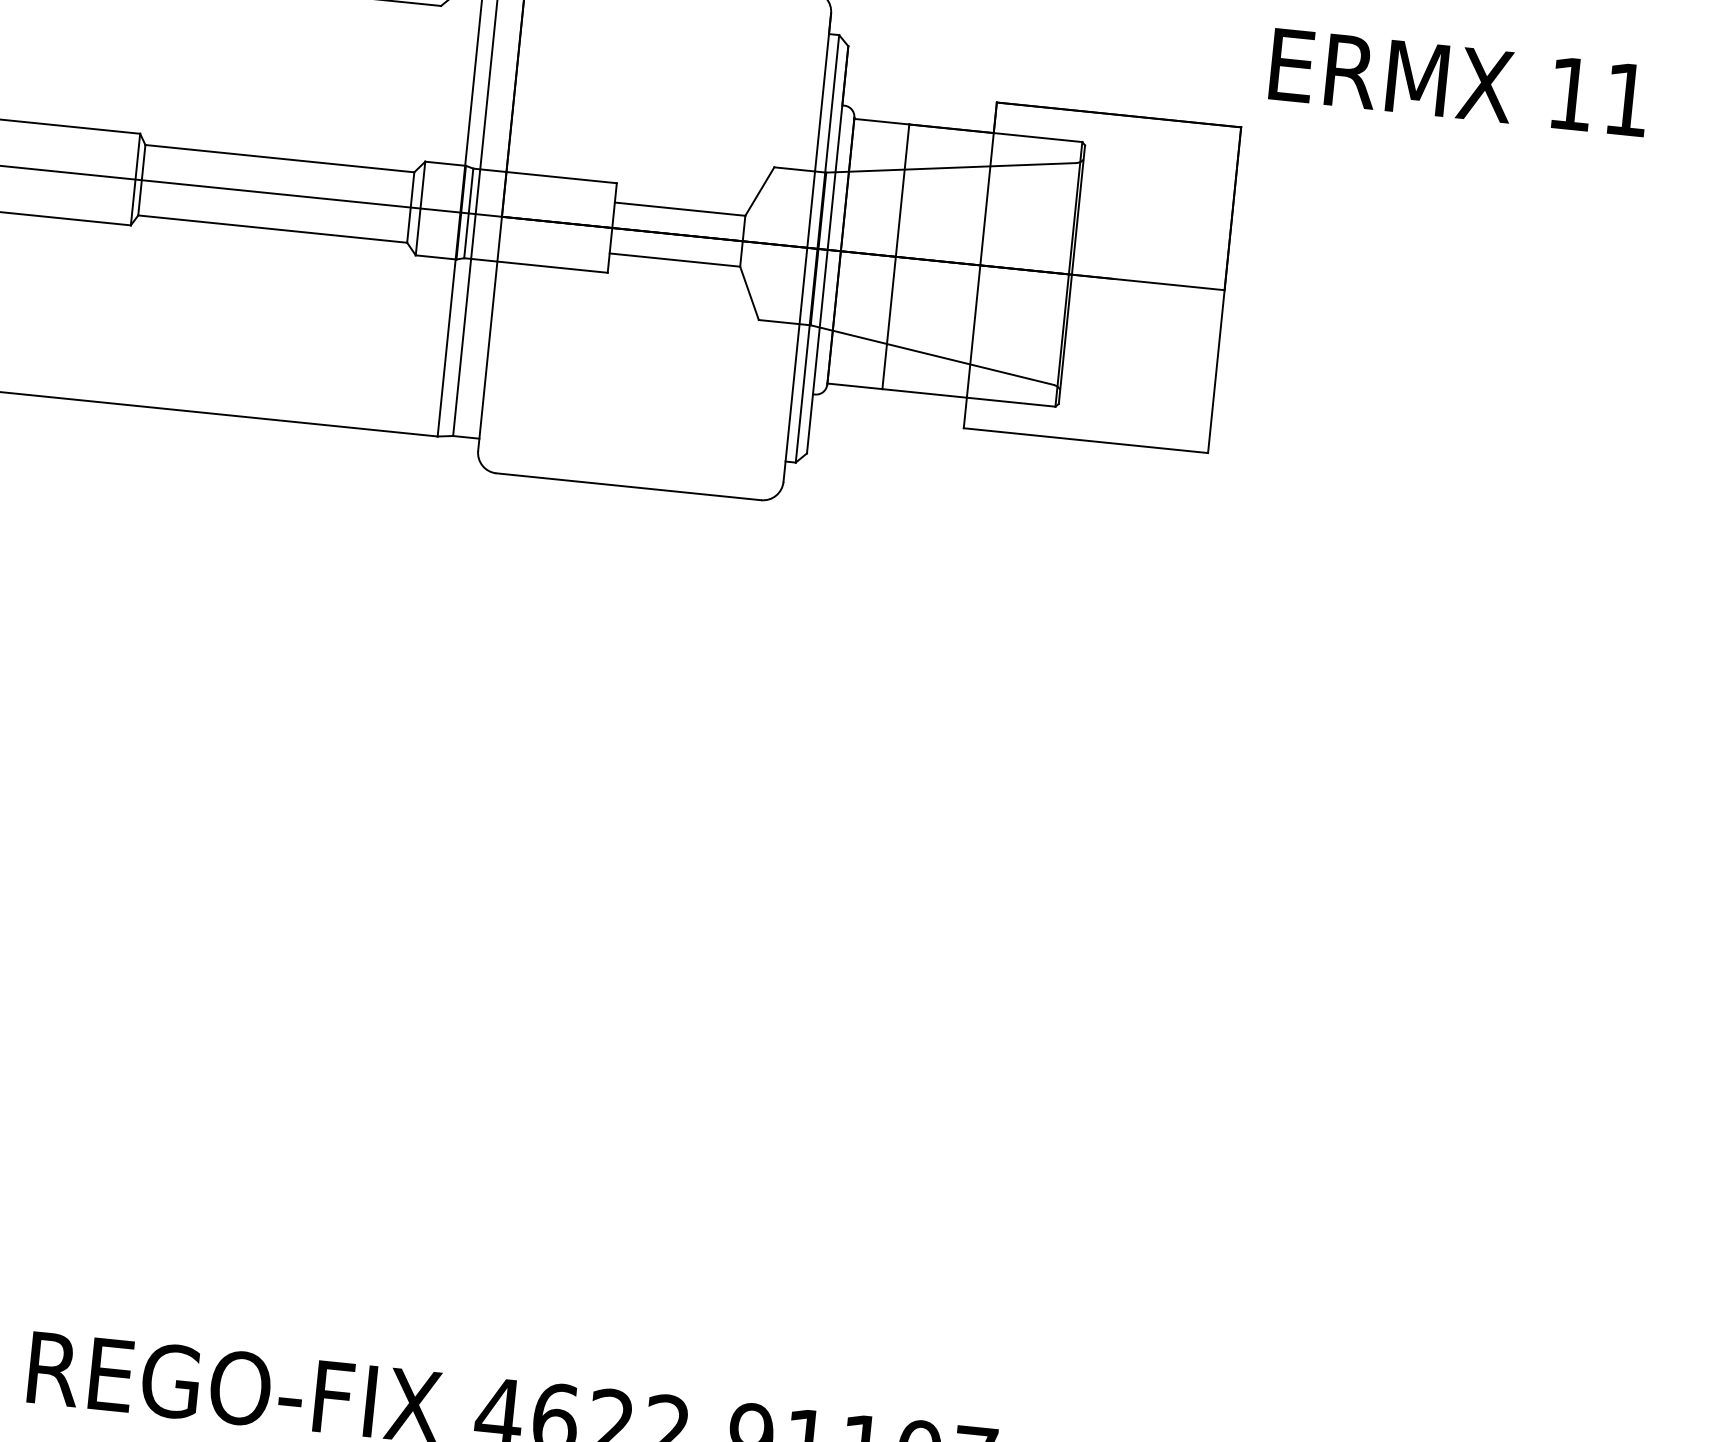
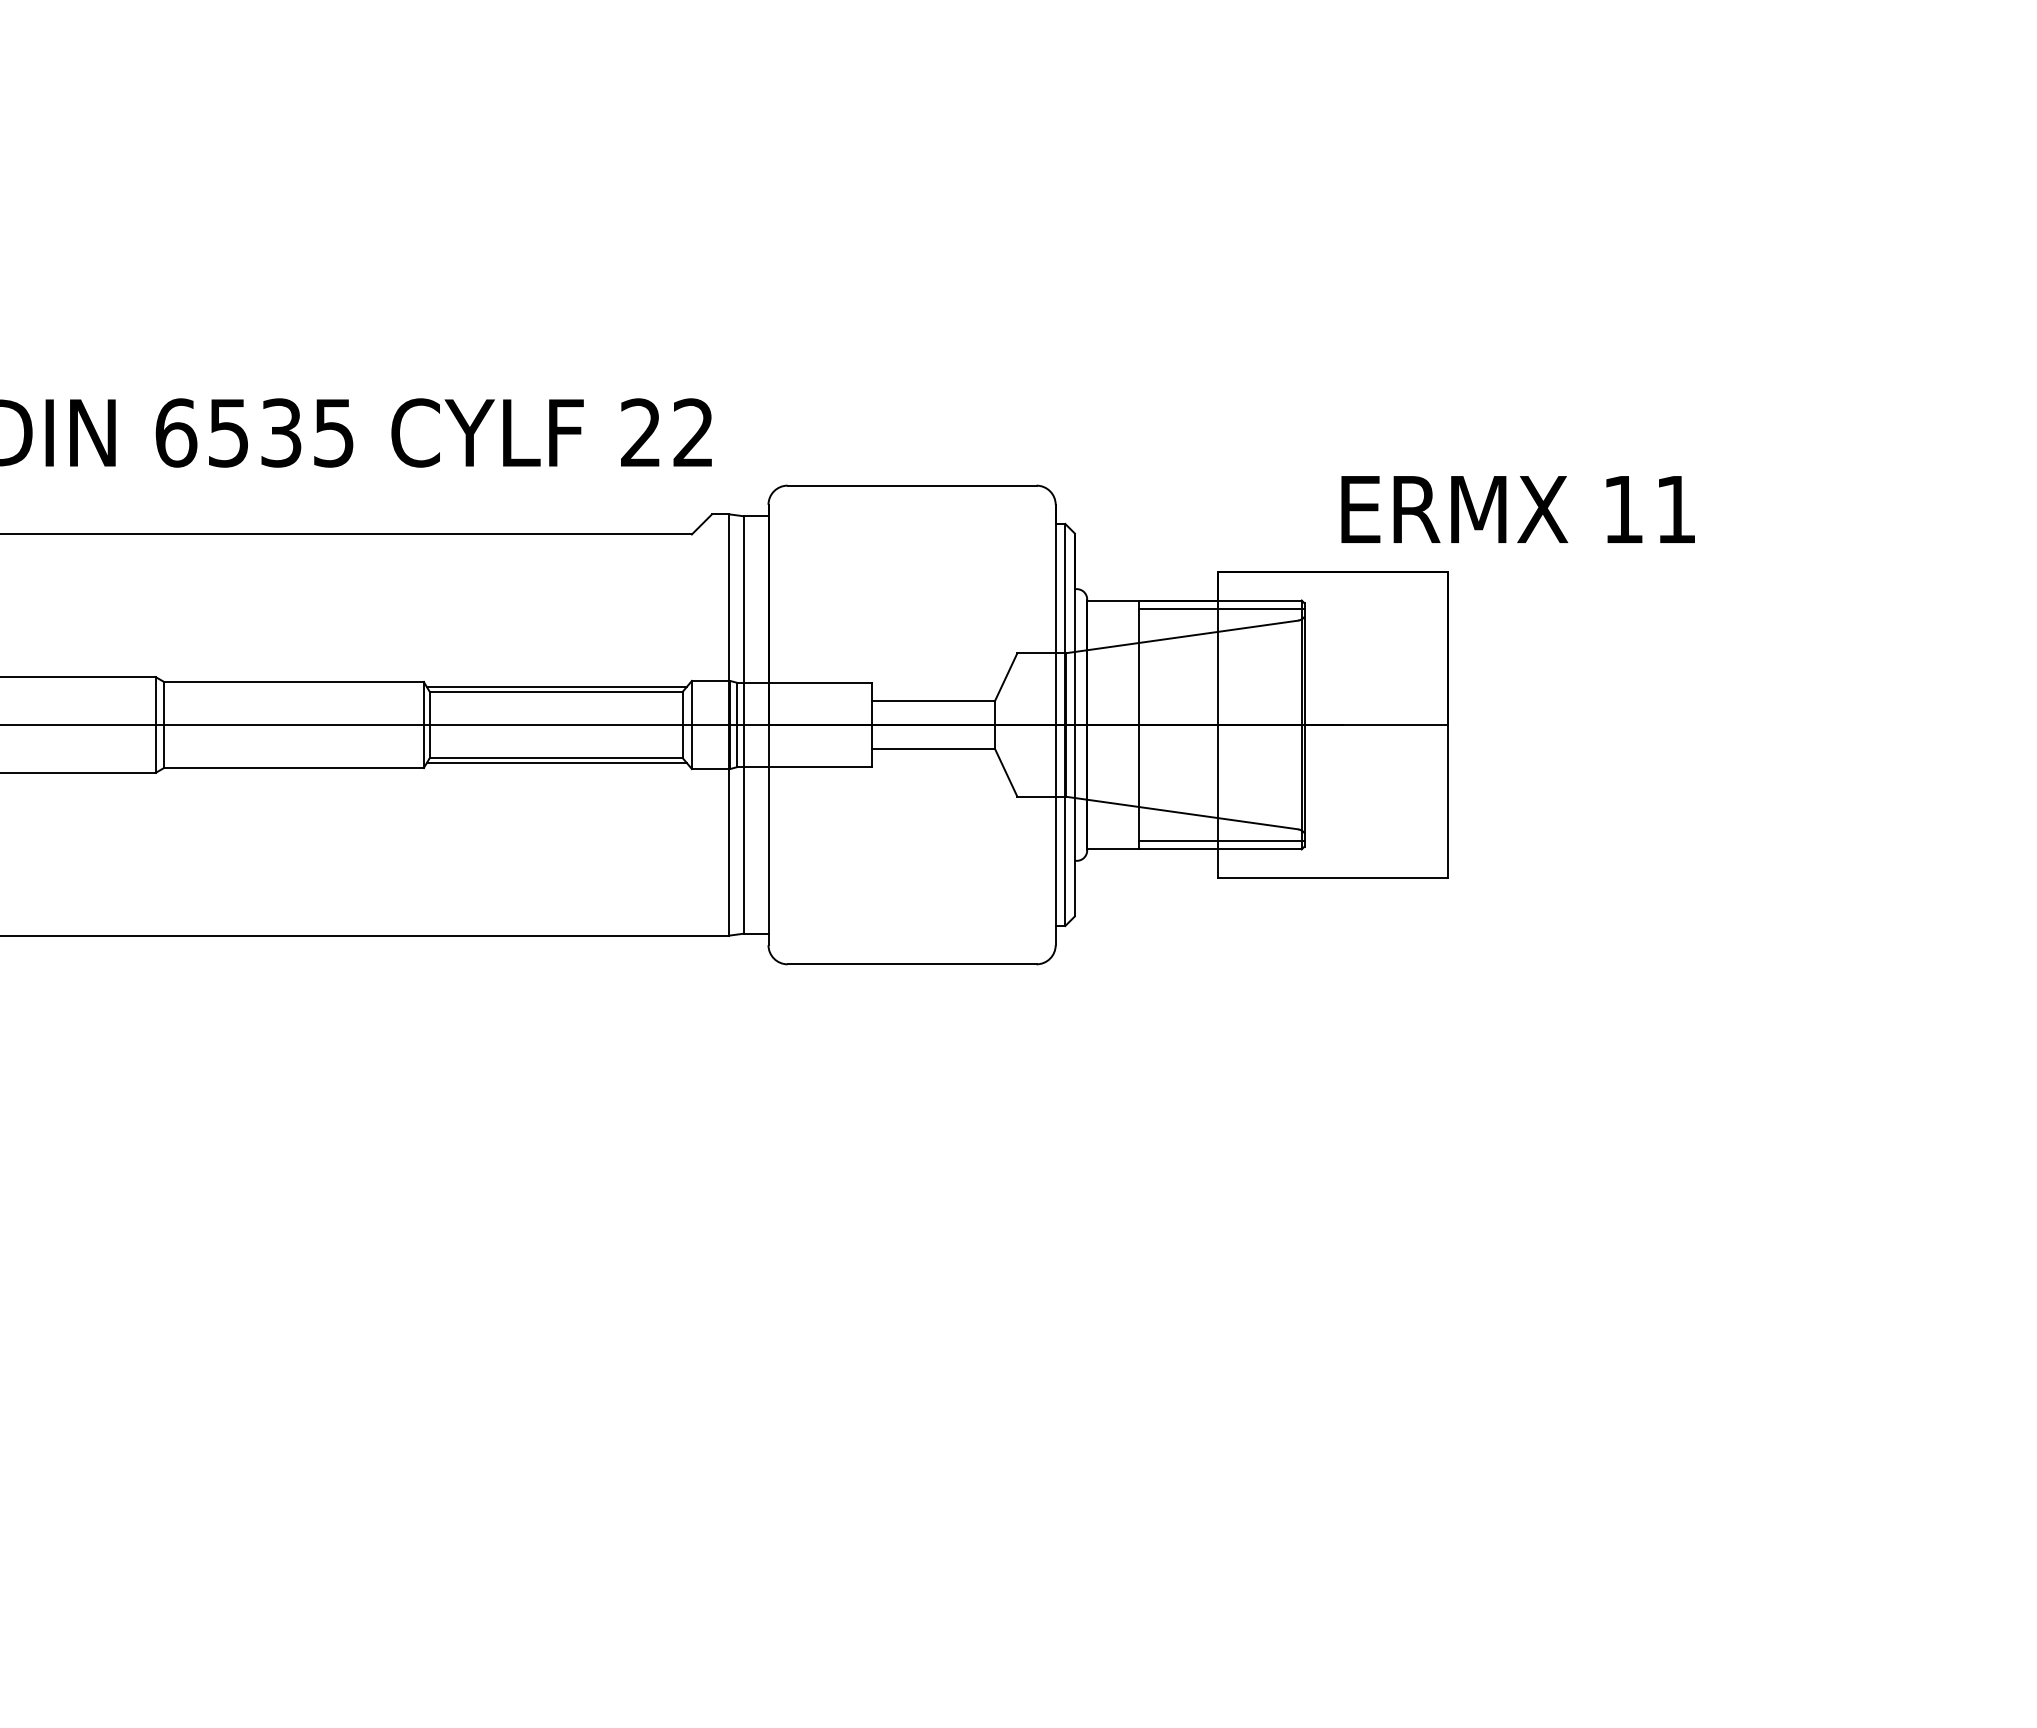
text: (1458, 82) -> (1517, 509), moved
line: (996, 142) -> (1221, 609), added
line: (280, 152) -> (556, 686), added
line: (272, 234) -> (556, 763), added
line: (971, 388) -> (1221, 840), added

